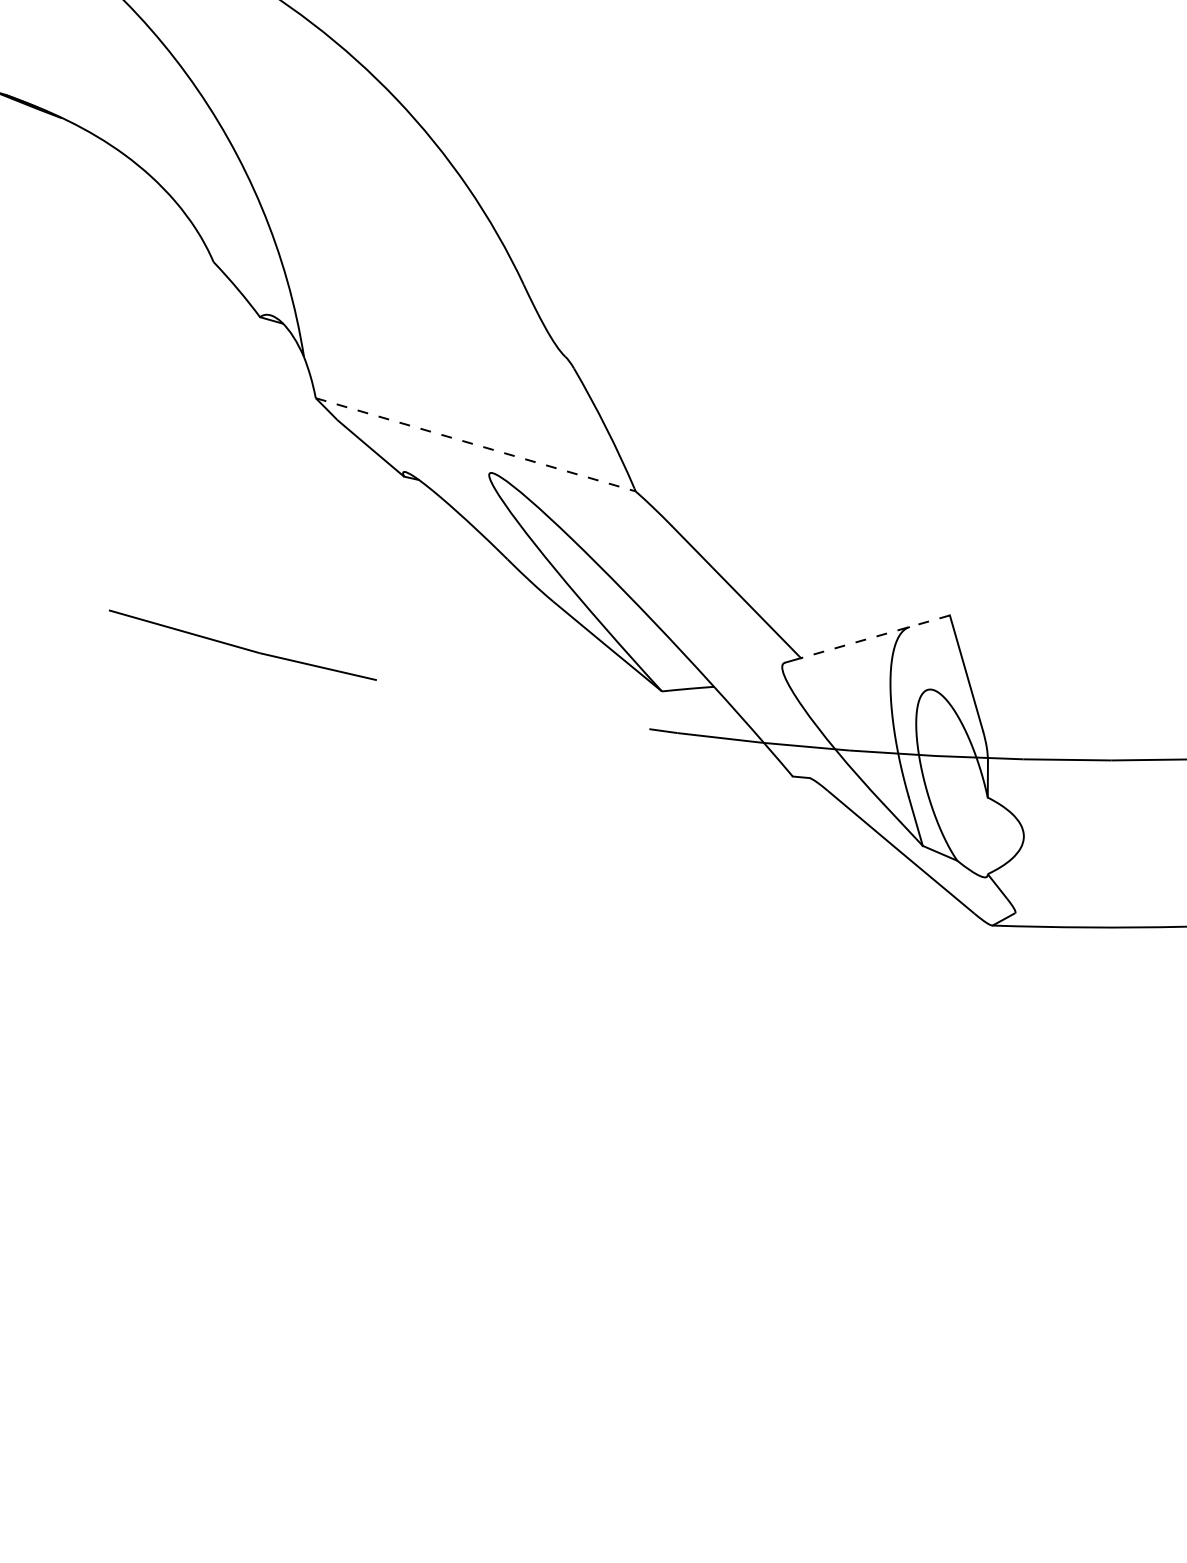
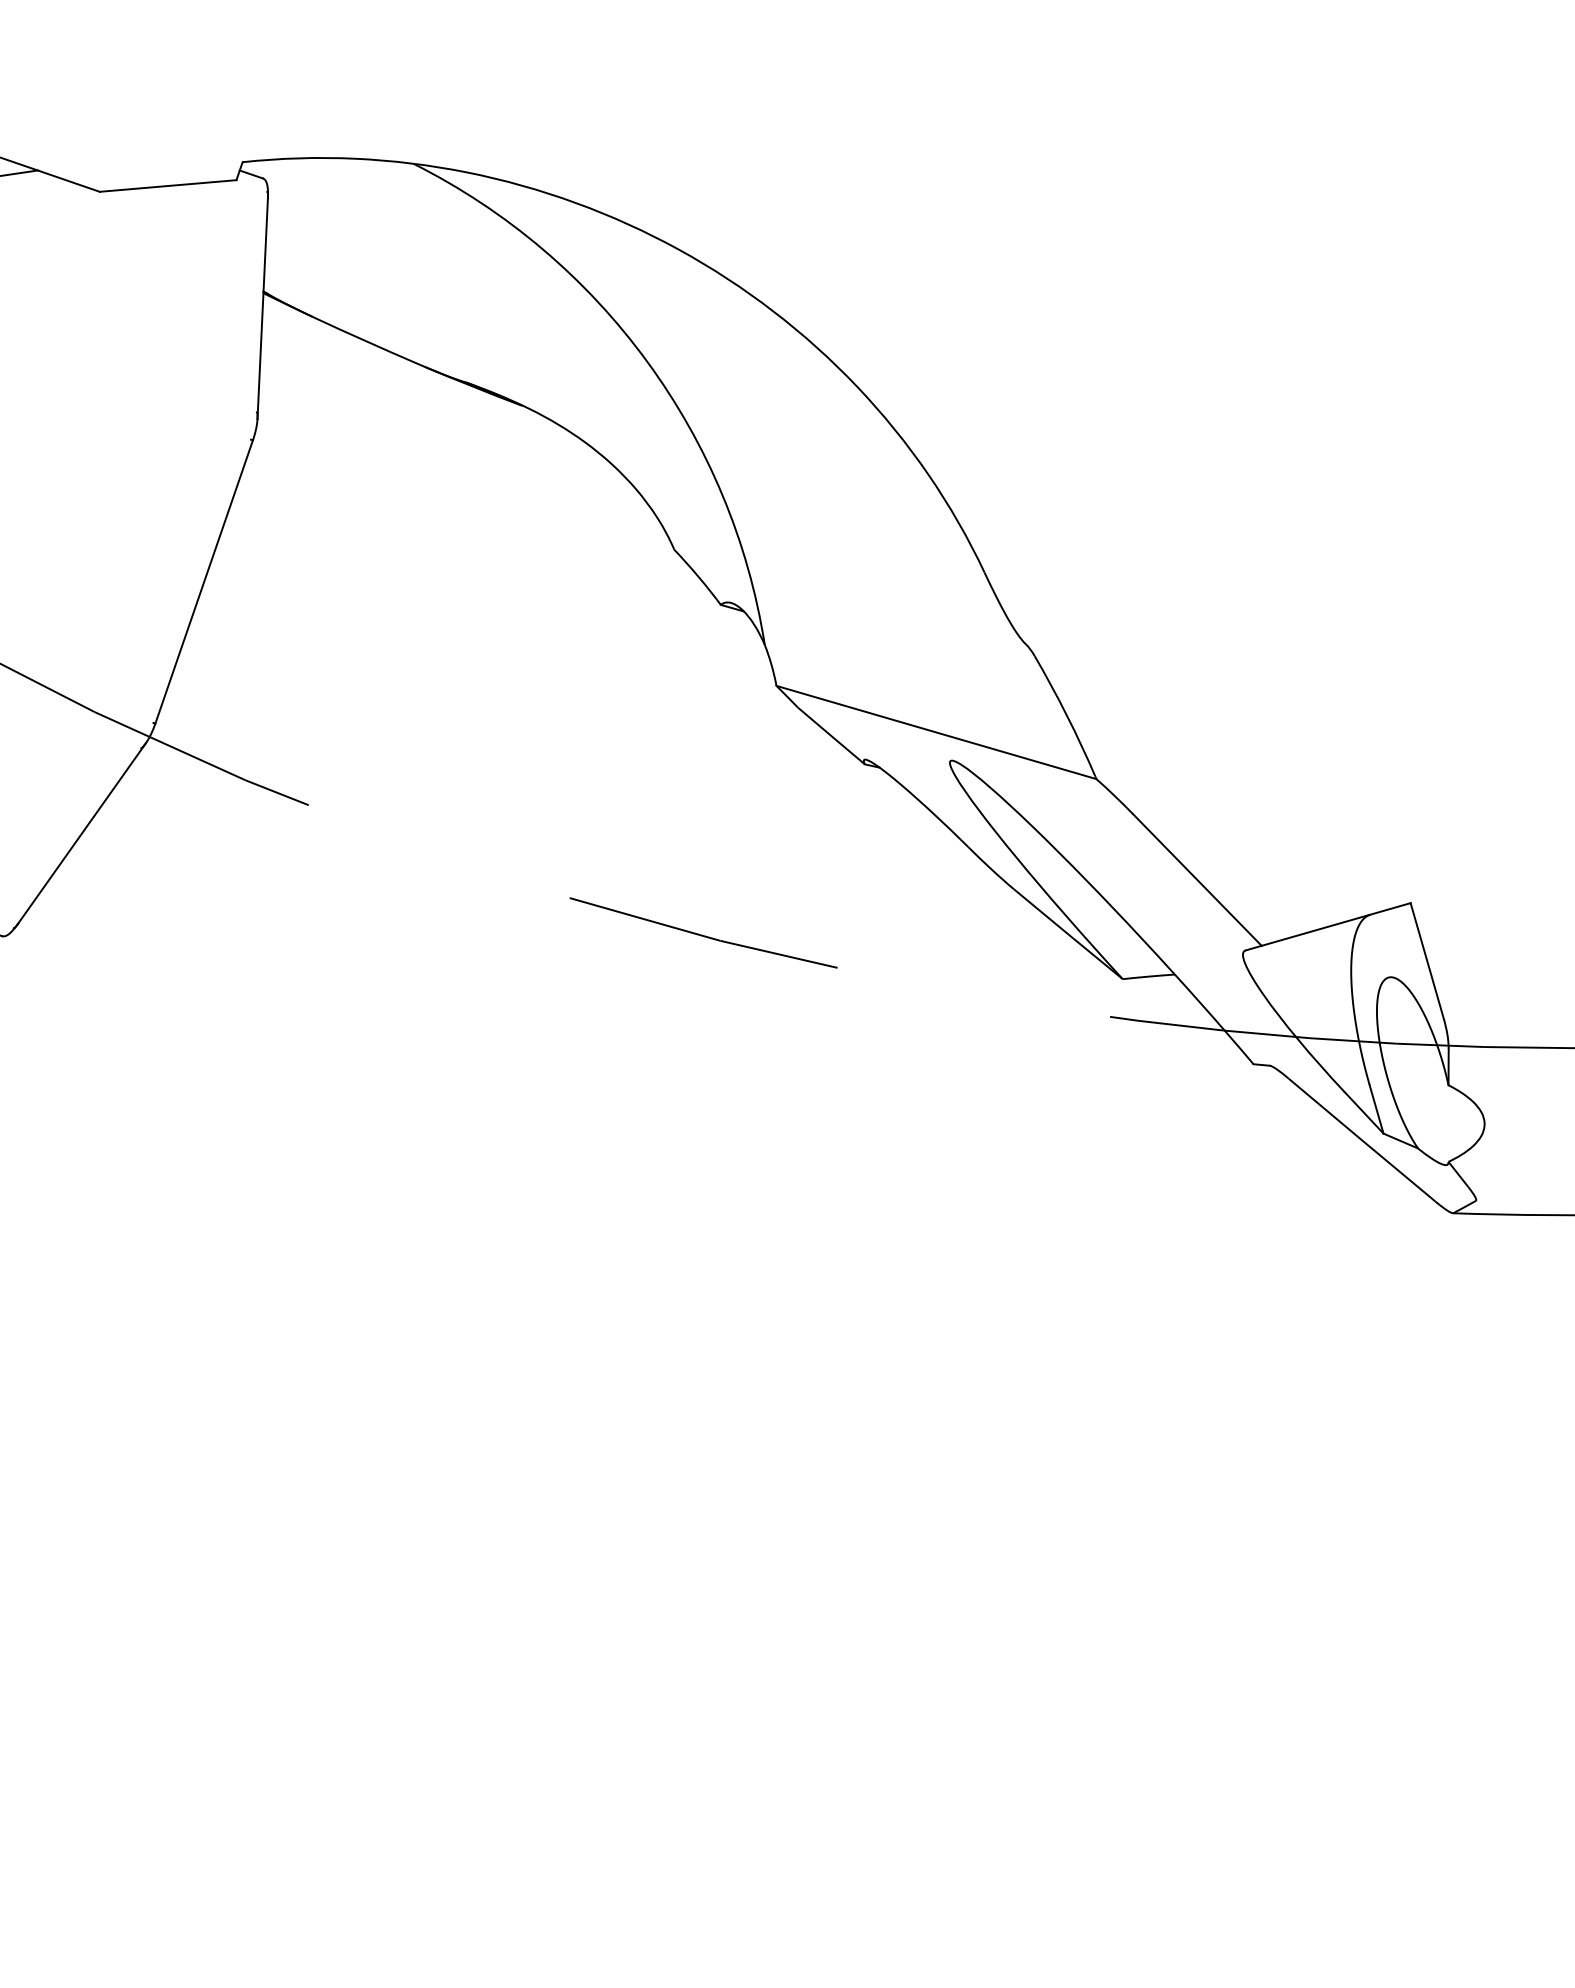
line: (475, 444) -> (936, 732), dashed -> solid
line: (874, 636) -> (1335, 924), dashed -> solid

